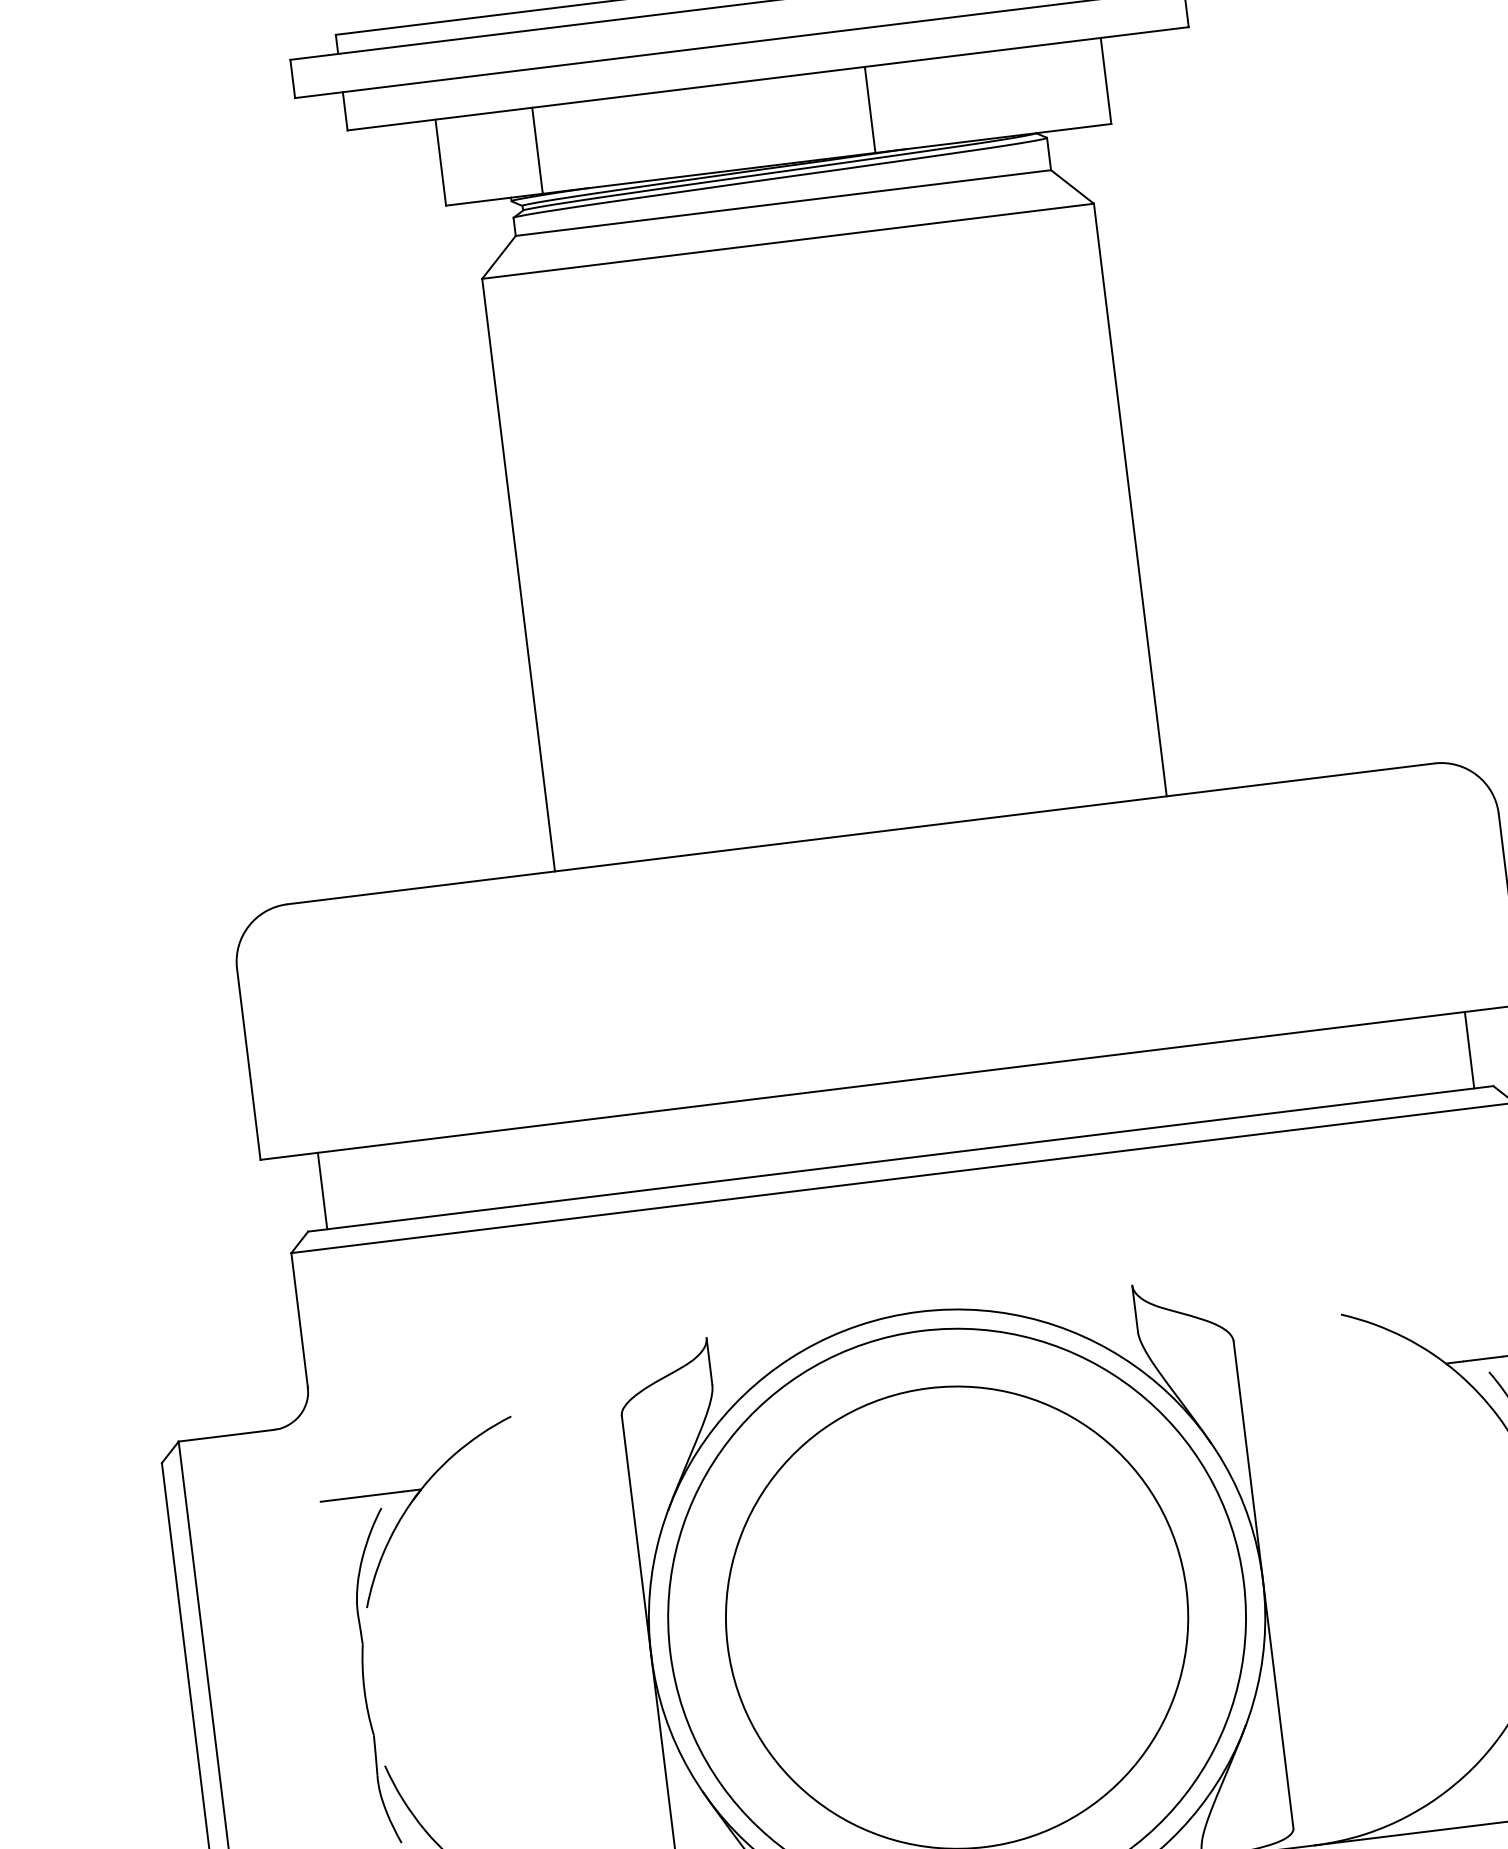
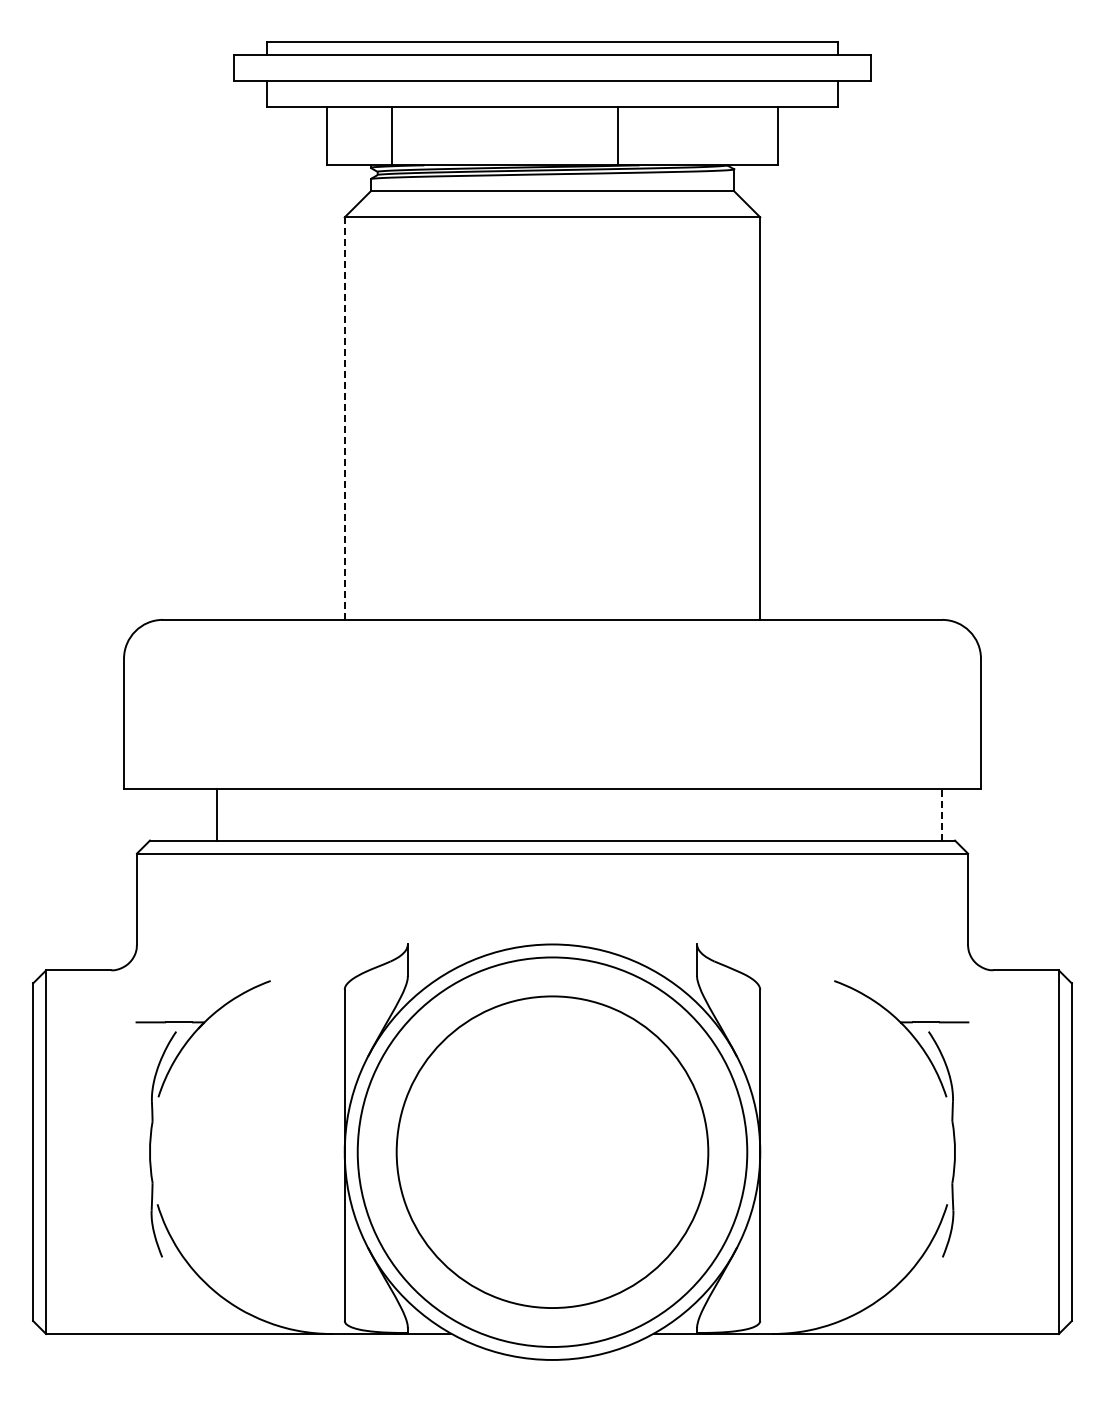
line: (518, 576) -> (344, 419), solid -> dashed
line: (1470, 1049) -> (942, 814), solid -> dashed
line: (321, 1190) -> (216, 814), moved

